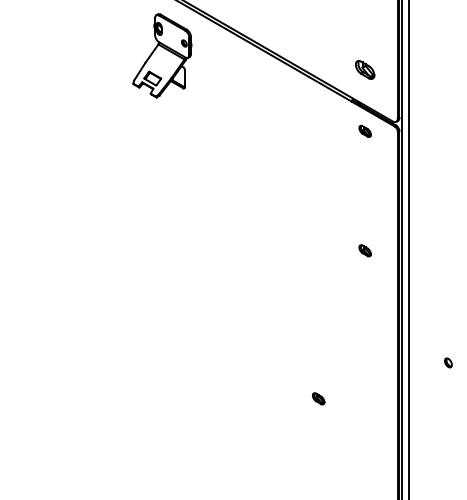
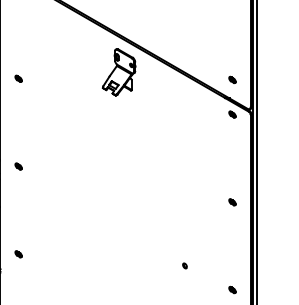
part: (365, 68) -> (232, 79), size x0.62
part: (365, 251) -> (232, 202), moved
part: (447, 362) -> (184, 265), moved
part: (318, 397) -> (232, 289), moved

